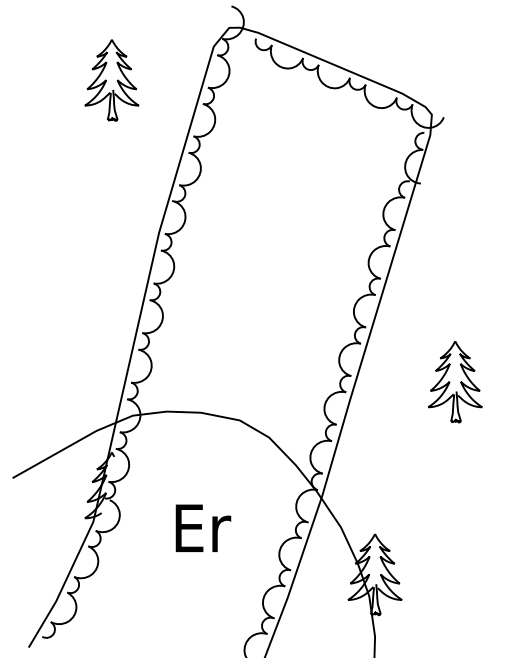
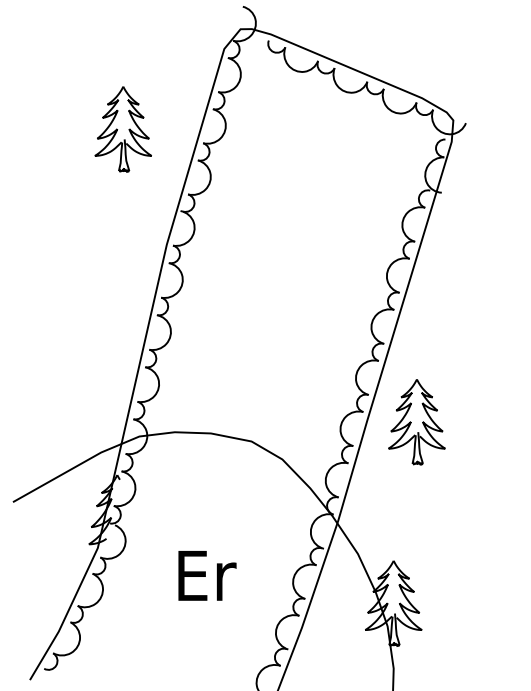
part: (111, 80) -> (122, 129), moved
part: (454, 382) -> (416, 422), moved
text: (203, 528) -> (207, 575), moved

